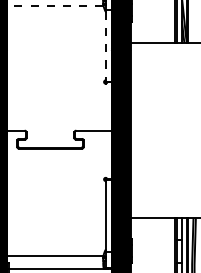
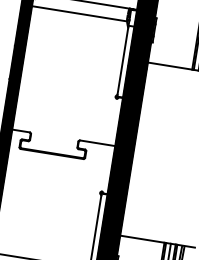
line: (54, 5) -> (78, 13), dashed -> solid
line: (105, 46) -> (122, 61), dashed -> solid

